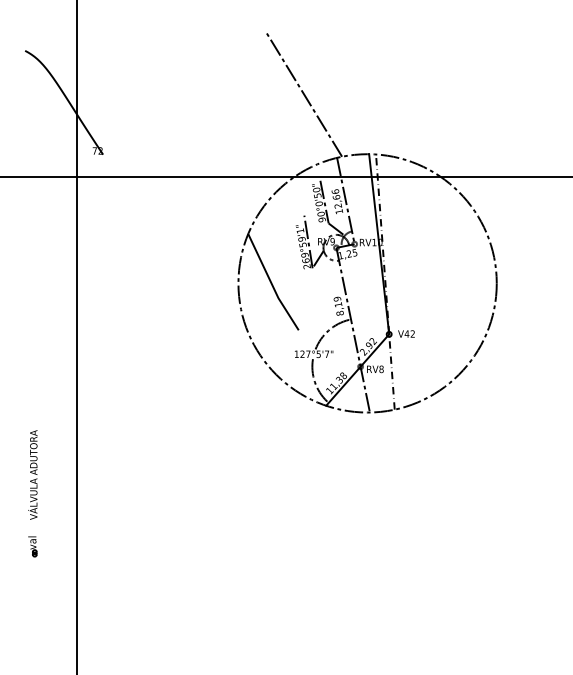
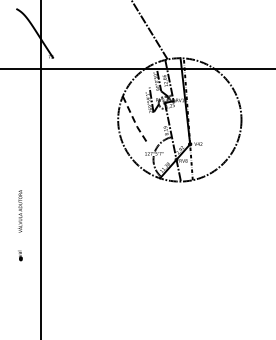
line: (272, 284) -> (134, 120), solid -> dashed
part: (33, 546) -> (20, 255), moved

